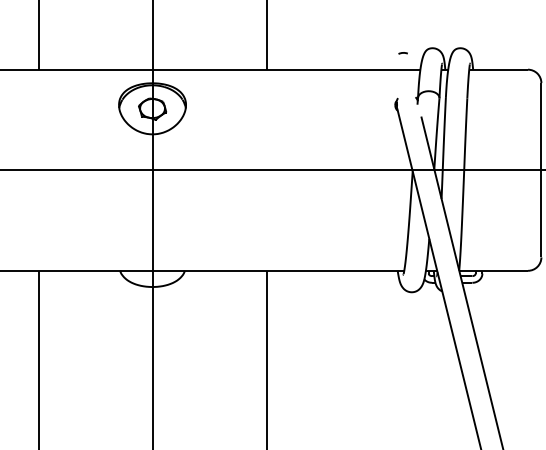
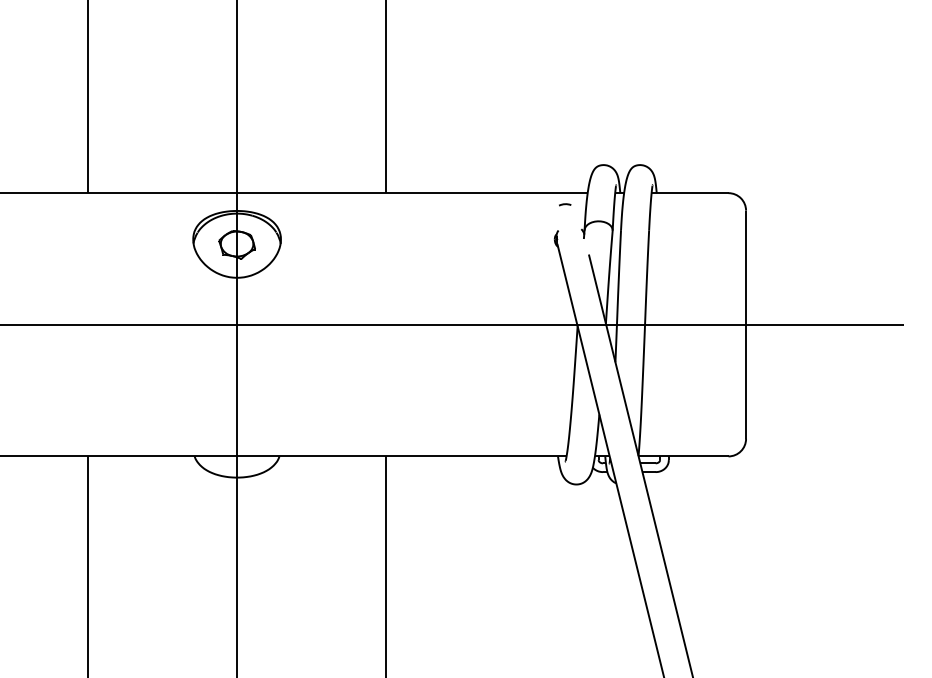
curve: (403, 53) -> (565, 204), moved

